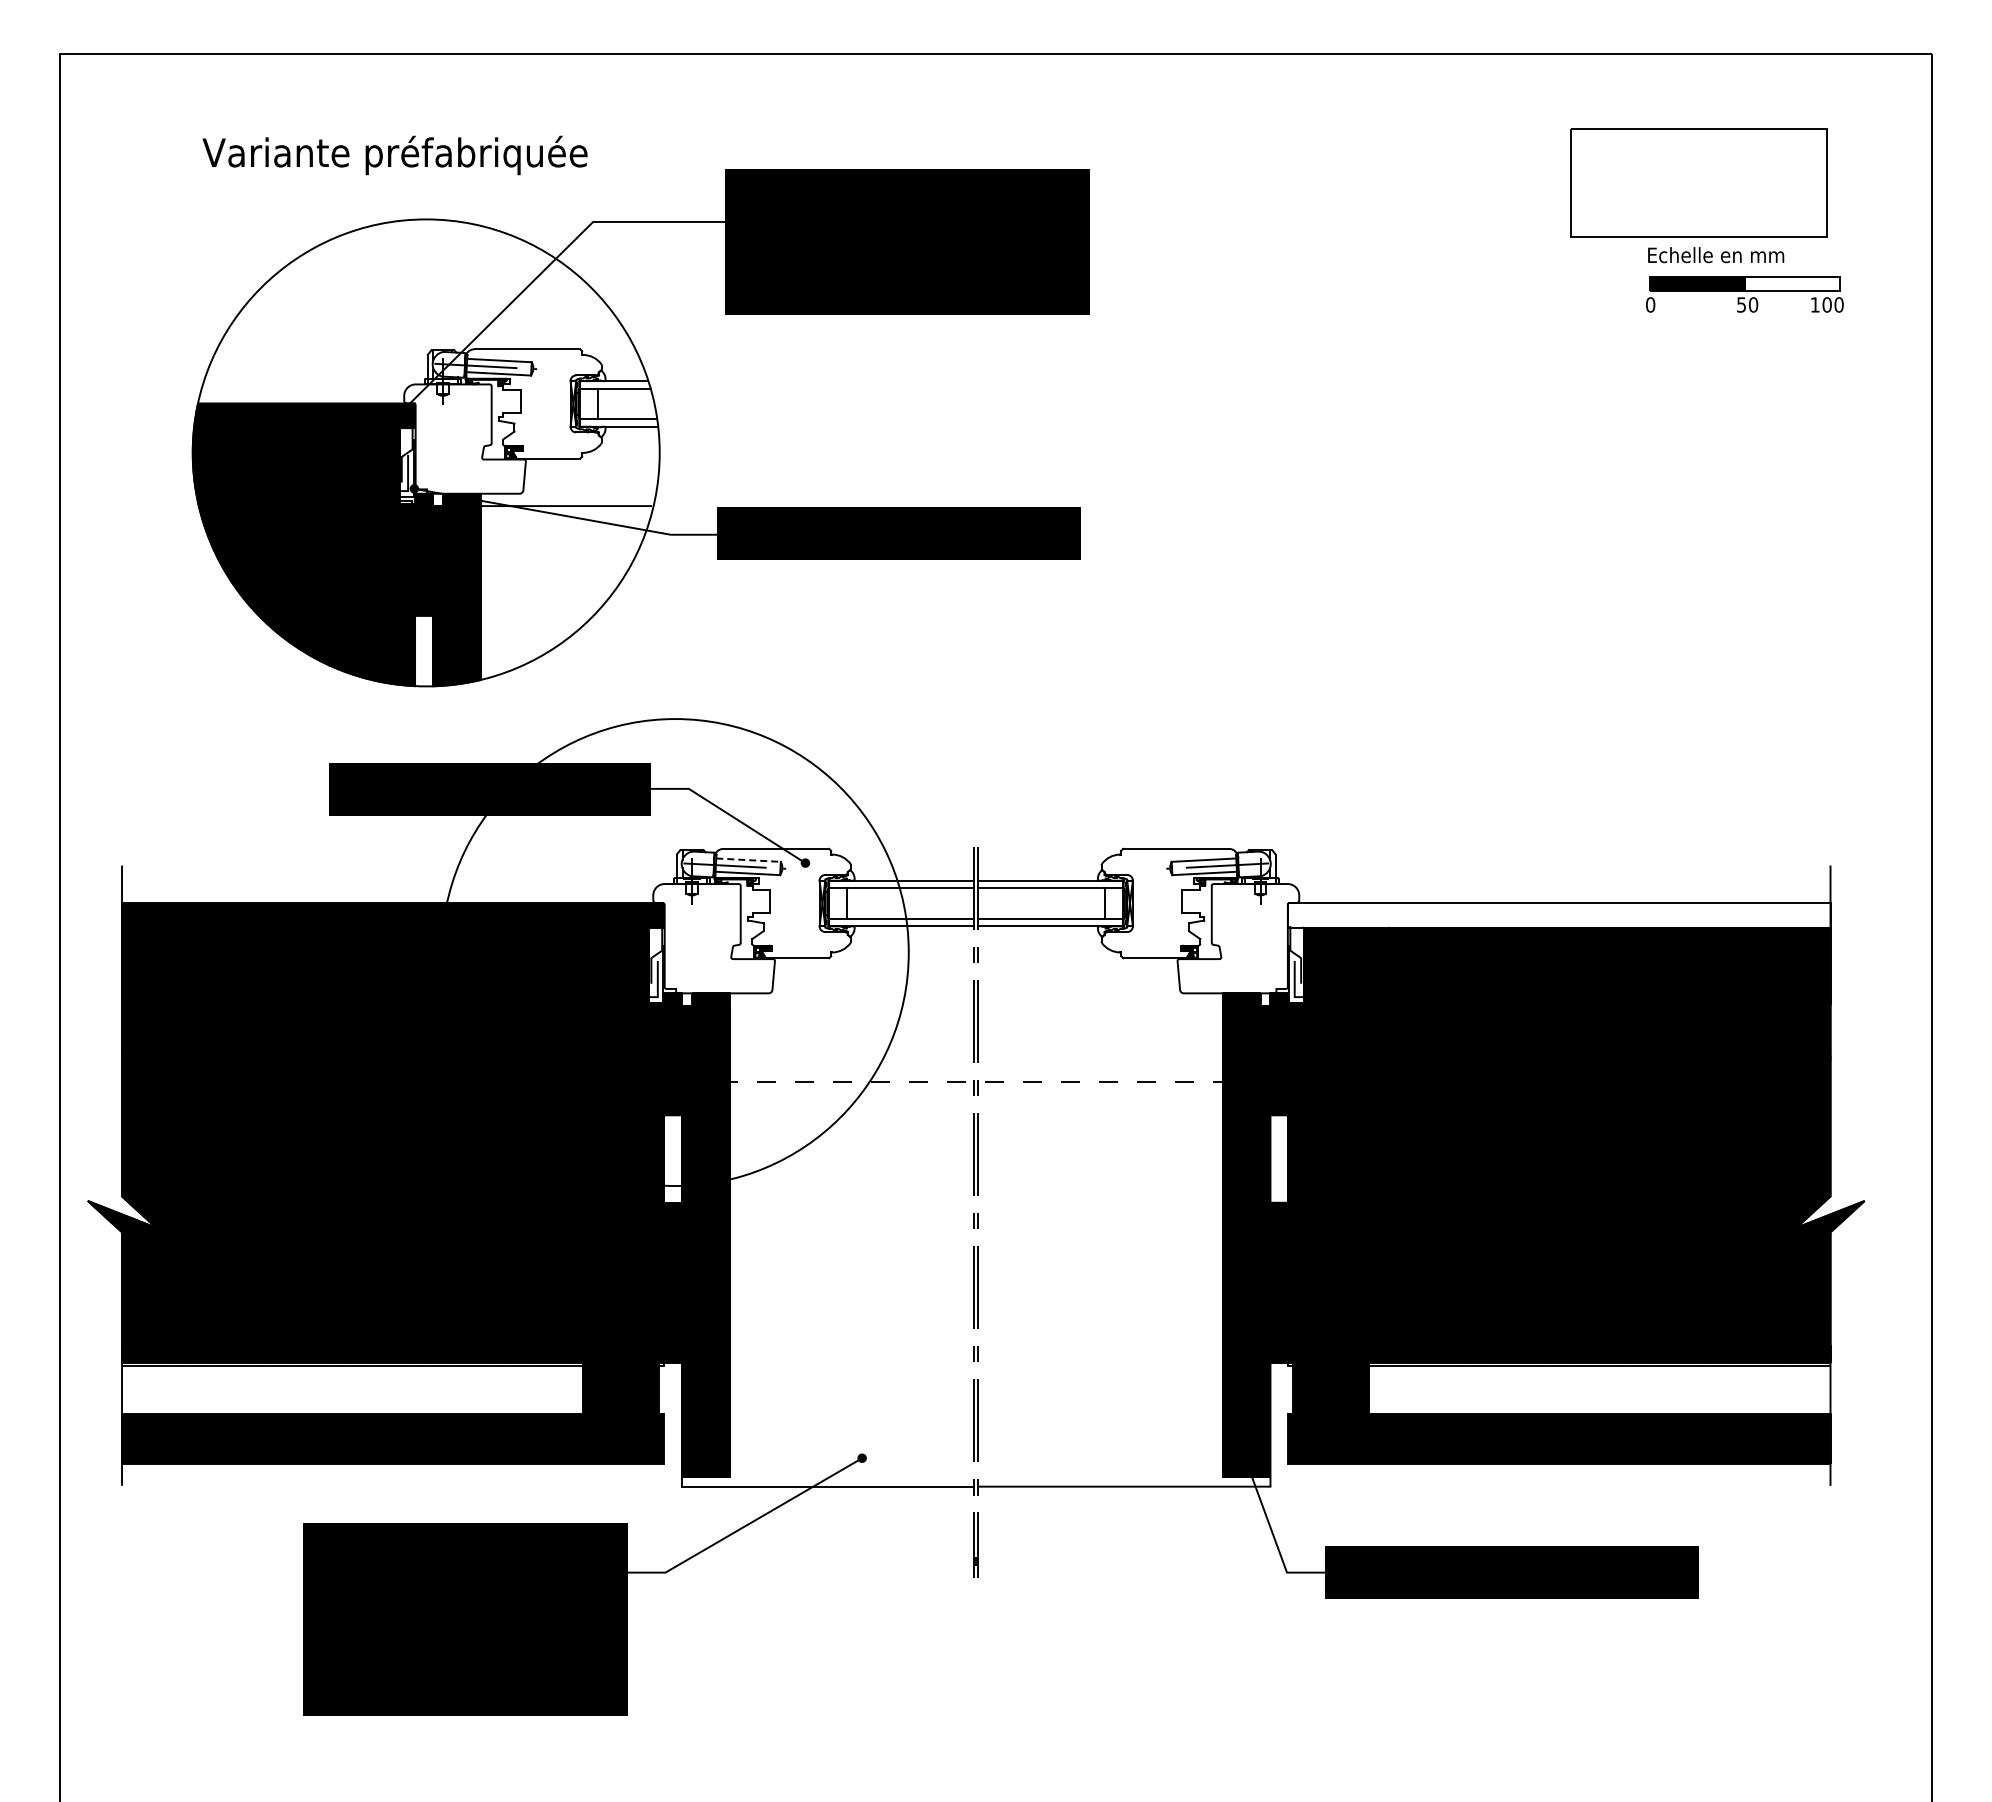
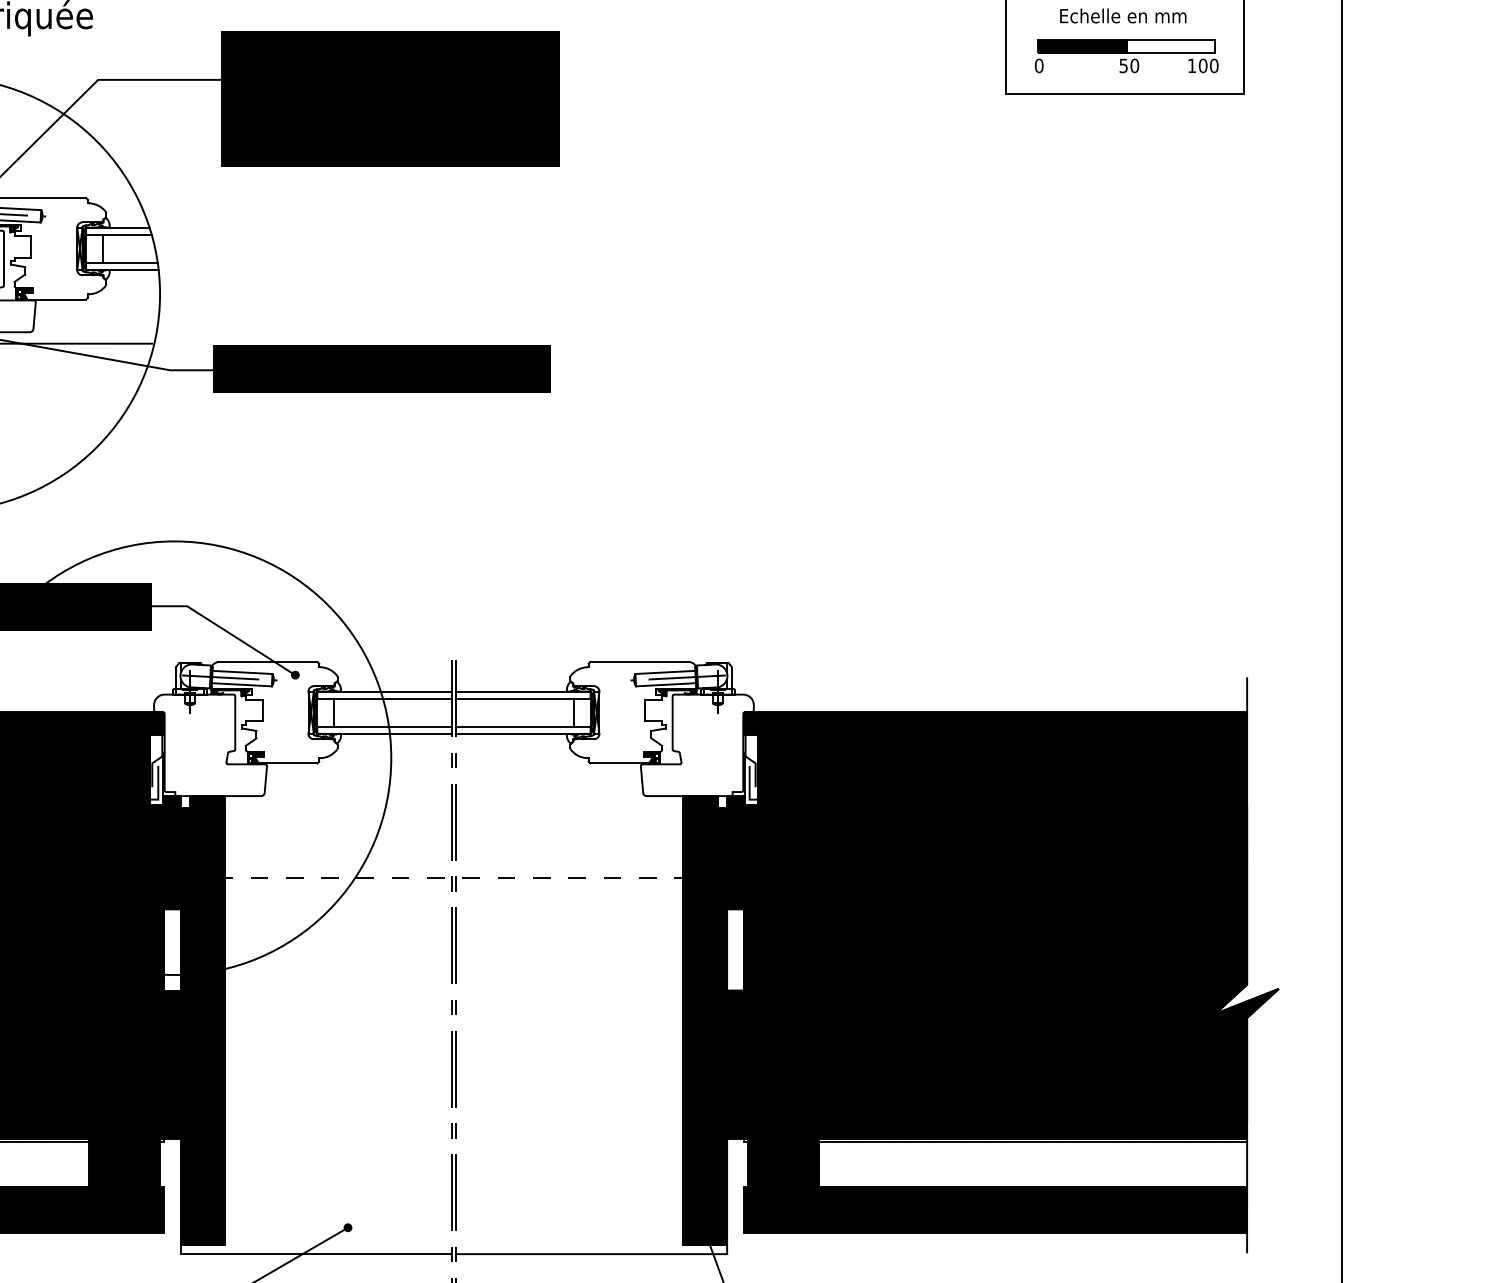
text: (1716, 255) -> (1123, 16), moved
part: (1744, 294) -> (1126, 56), moved
line: (749, 860) -> (243, 672), dashed -> solid
fill: (1559, 915) -> (995, 723), added

